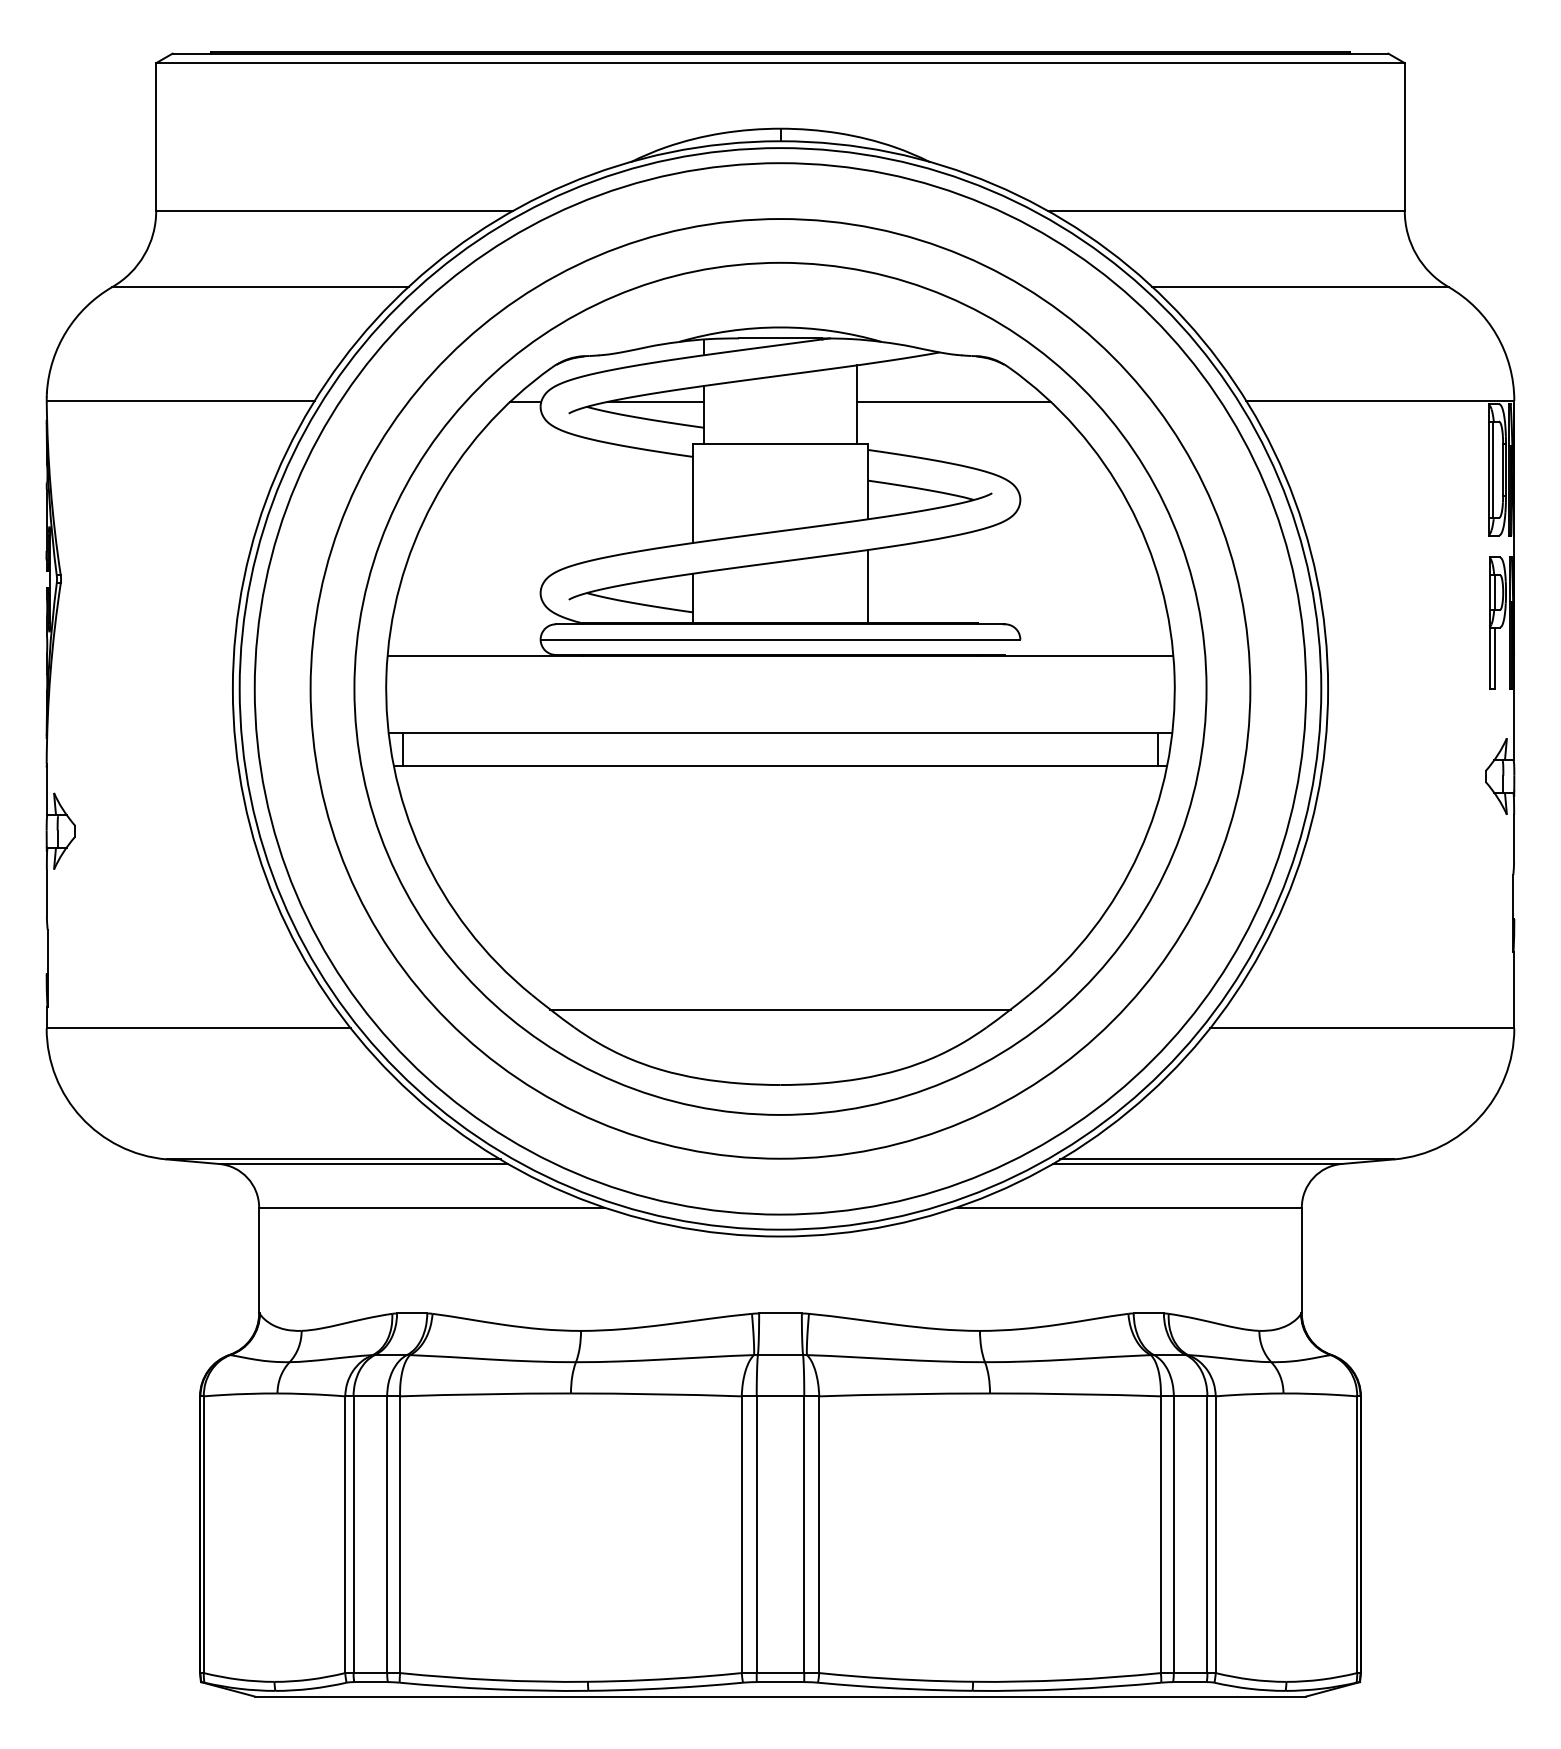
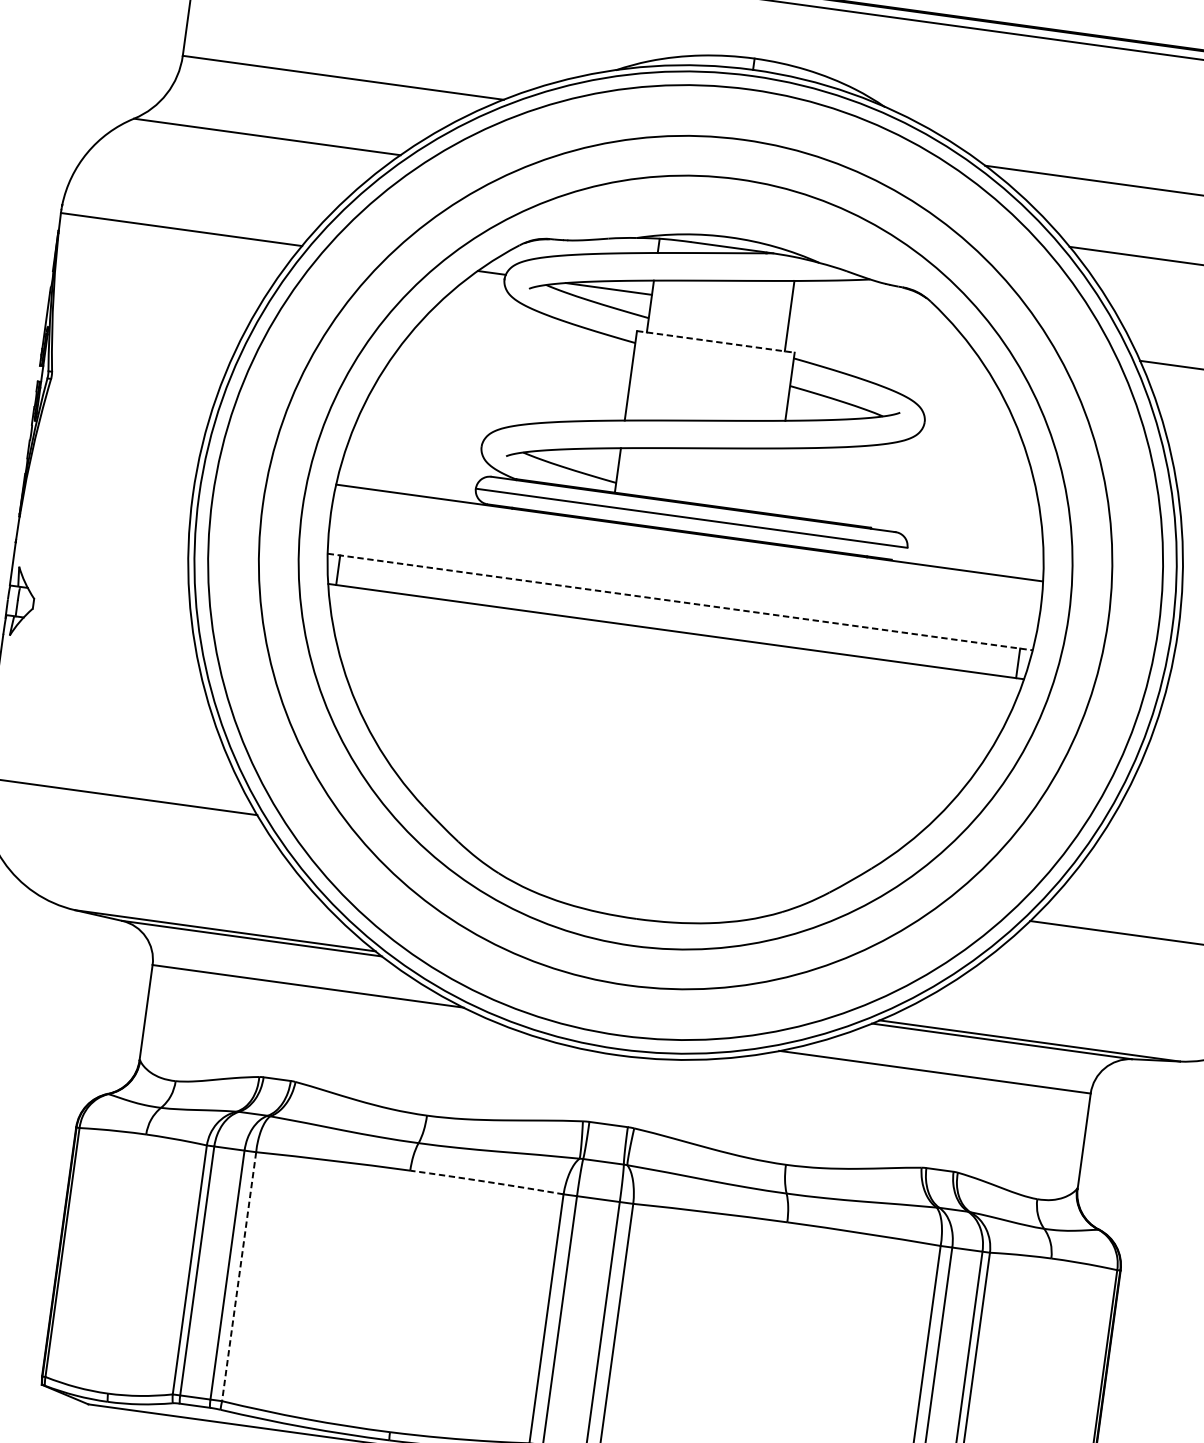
line: (953, 401) -> (876, 325), removed
line: (780, 443) -> (715, 341), solid -> dashed
line: (868, 586) -> (777, 481), removed
line: (780, 732) -> (680, 601), solid -> dashed
line: (780, 1009) -> (646, 851), removed
arc: (656, 1394) -> (487, 1182), solid -> dashed
line: (400, 1535) -> (239, 1277), solid -> dashed

